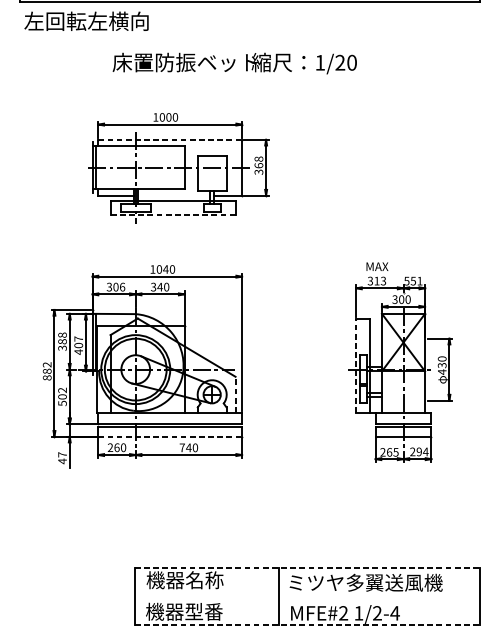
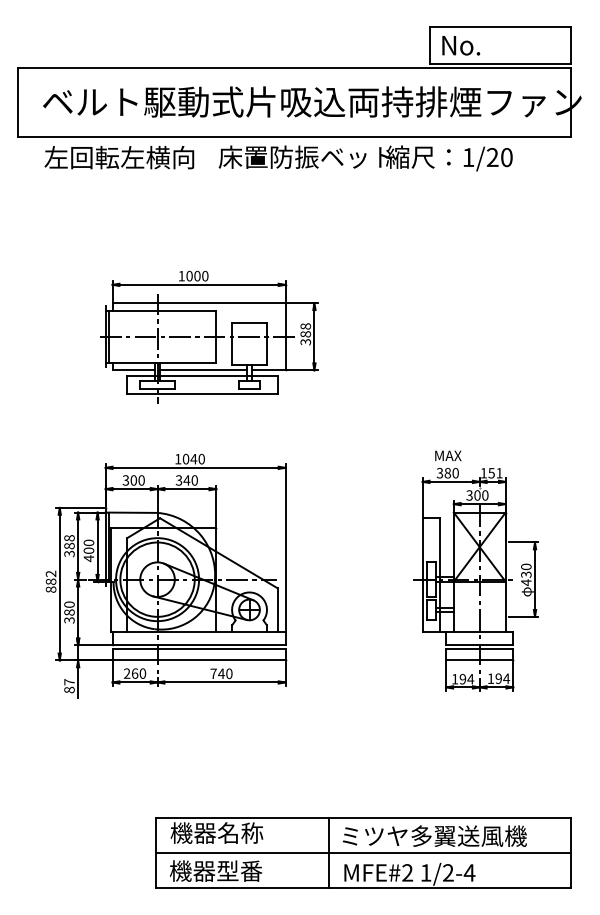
text: (86, 21) -> (119, 157), moved
text: (234, 63) -> (365, 158), moved
line: (170, 140) -> (199, 303), dashed -> solid
text: (258, 165) -> (305, 334), 368 -> 388
line: (173, 195) -> (203, 370), added
line: (172, 214) -> (201, 393), dashed -> solid
text: (380, 281) -> (451, 473), 313 -> 380
text: (406, 281) -> (483, 473), 551 -> 151
text: (122, 287) -> (141, 480), 306 -> 300
text: (78, 338) -> (88, 542), 407 -> 400
line: (355, 365) -> (422, 574), dashed -> solid
line: (235, 394) -> (277, 609), dashed -> solid
text: (62, 396) -> (69, 612), 502 -> 380
line: (170, 436) -> (199, 660), dashed -> solid
text: (412, 451) -> (490, 678), 294 -> 194
text: (390, 452) -> (463, 679), 265 -> 194
text: (62, 460) -> (69, 689), 47 -> 87
line: (306, 568) -> (363, 818), dashed -> solid
line: (306, 596) -> (363, 852), added
line: (306, 625) -> (363, 887), dashed -> solid

